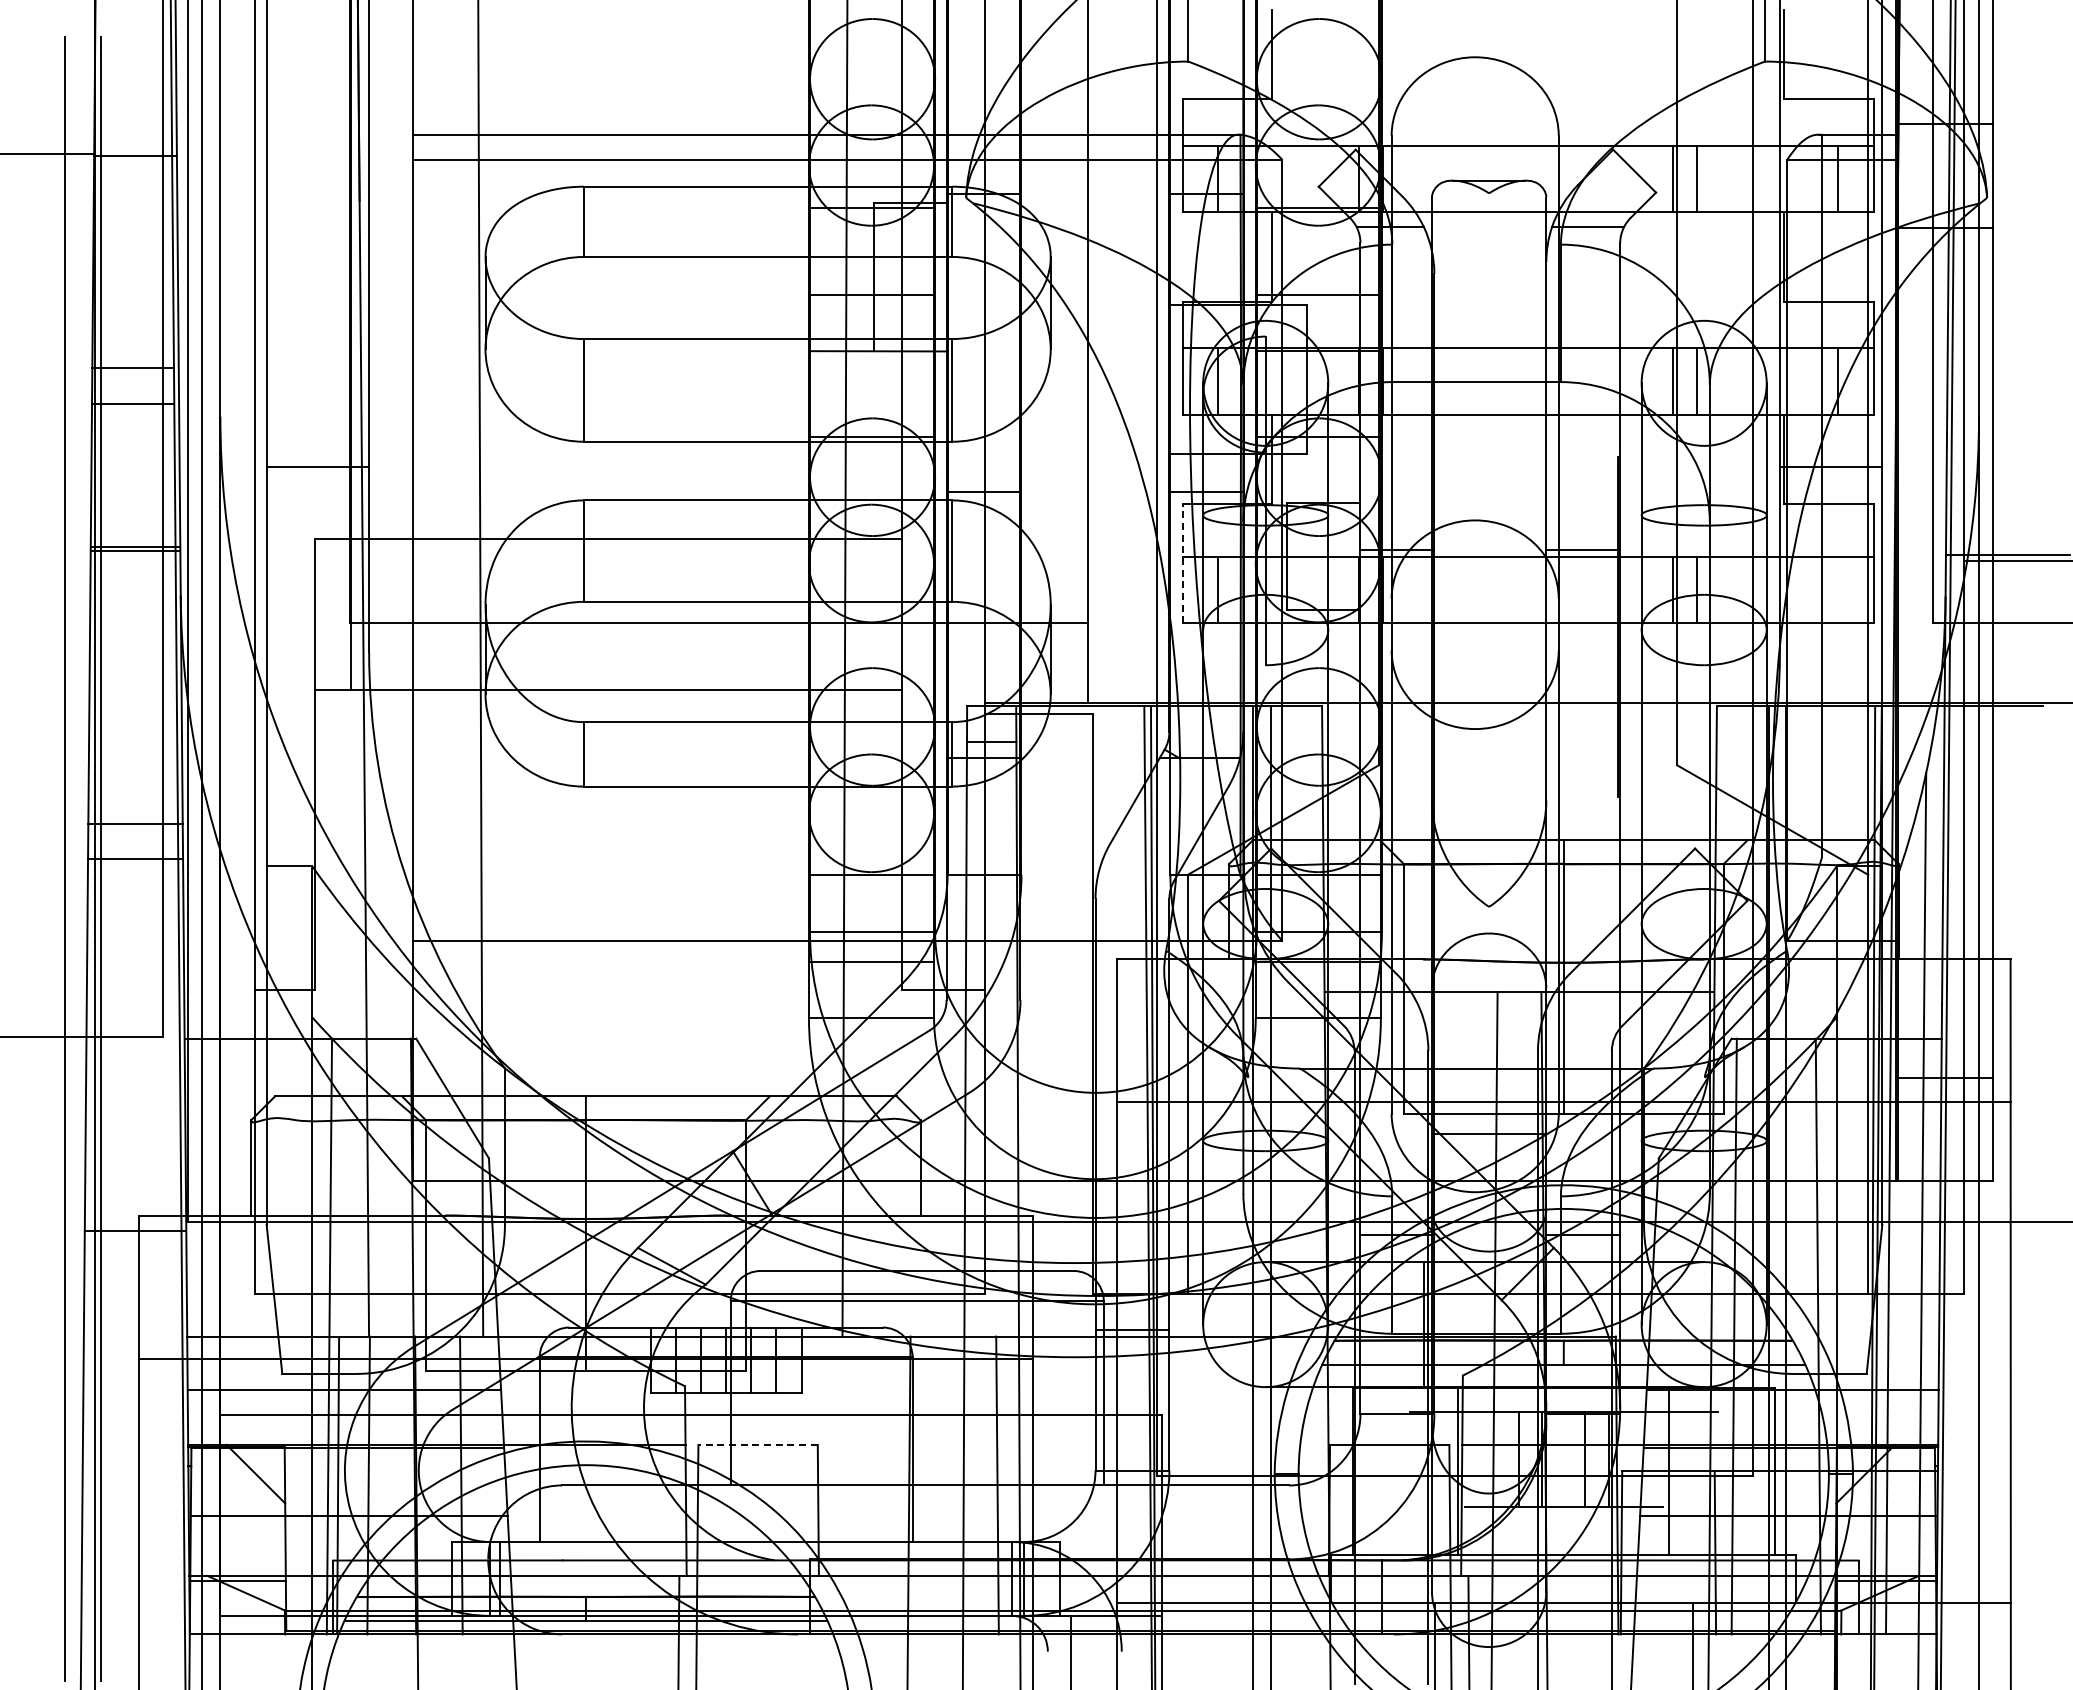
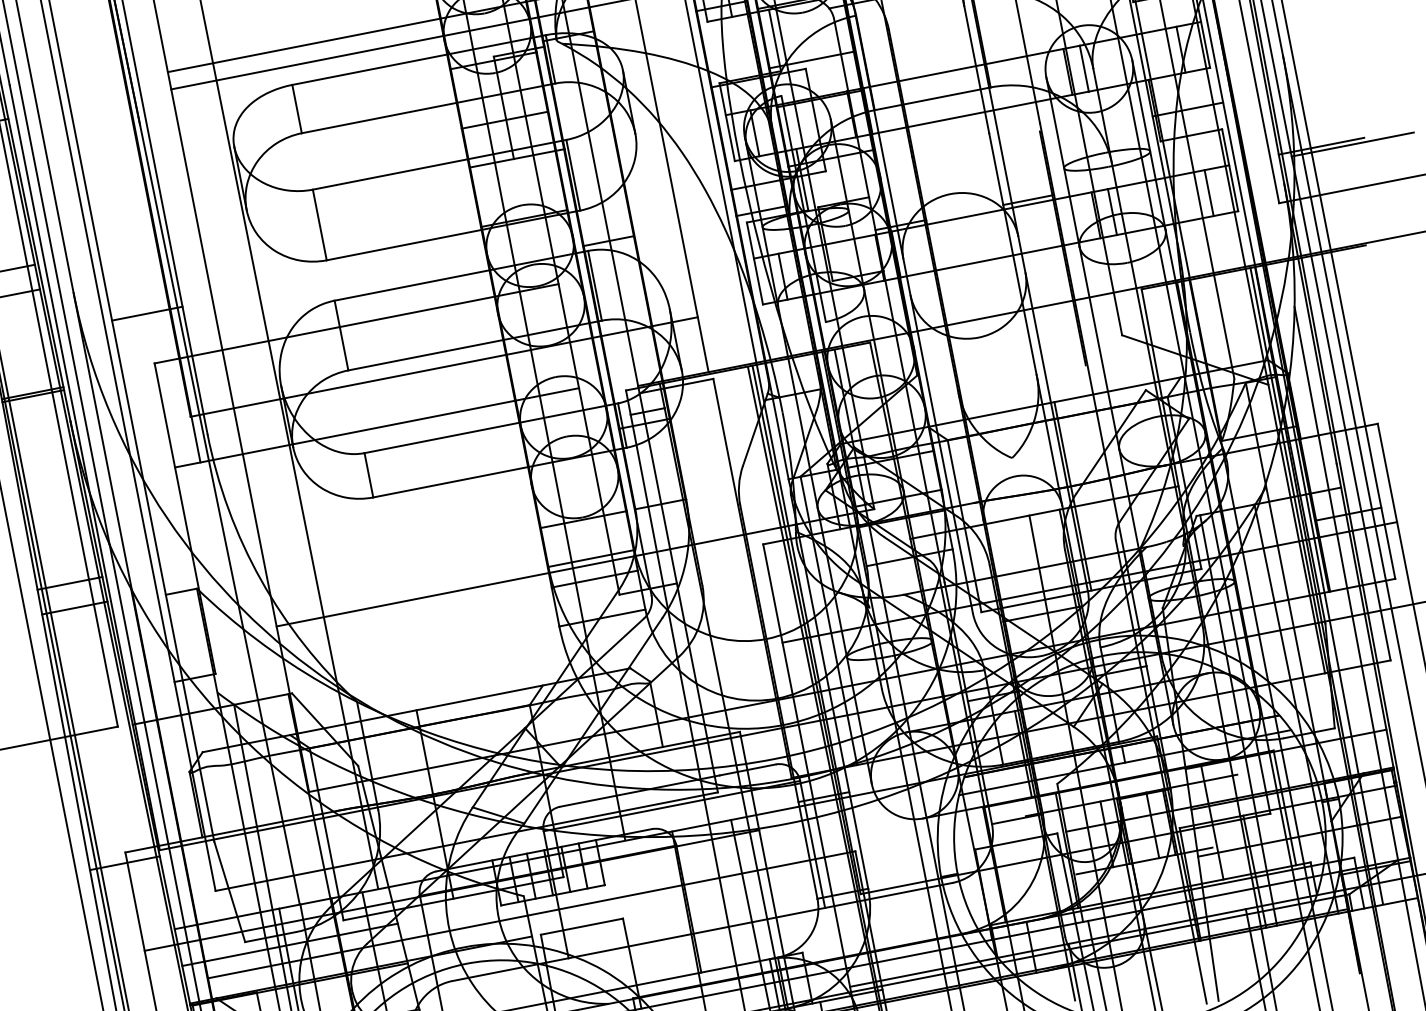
line: (1182, 563) -> (754, 263), dashed -> solid
line: (1837, 589) -> (1208, 192), added
line: (758, 1444) -> (582, 926), dashed -> solid

